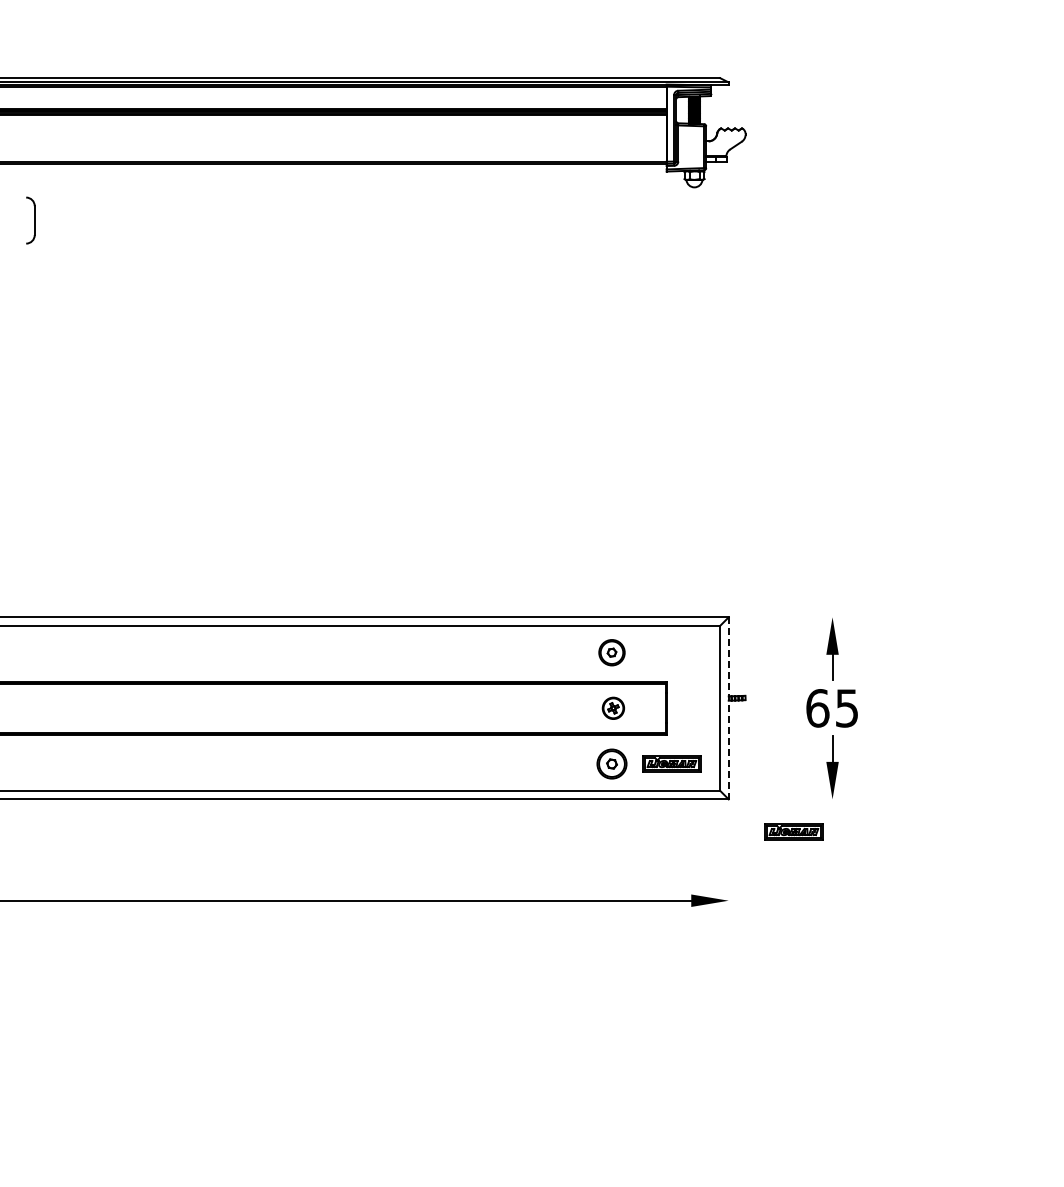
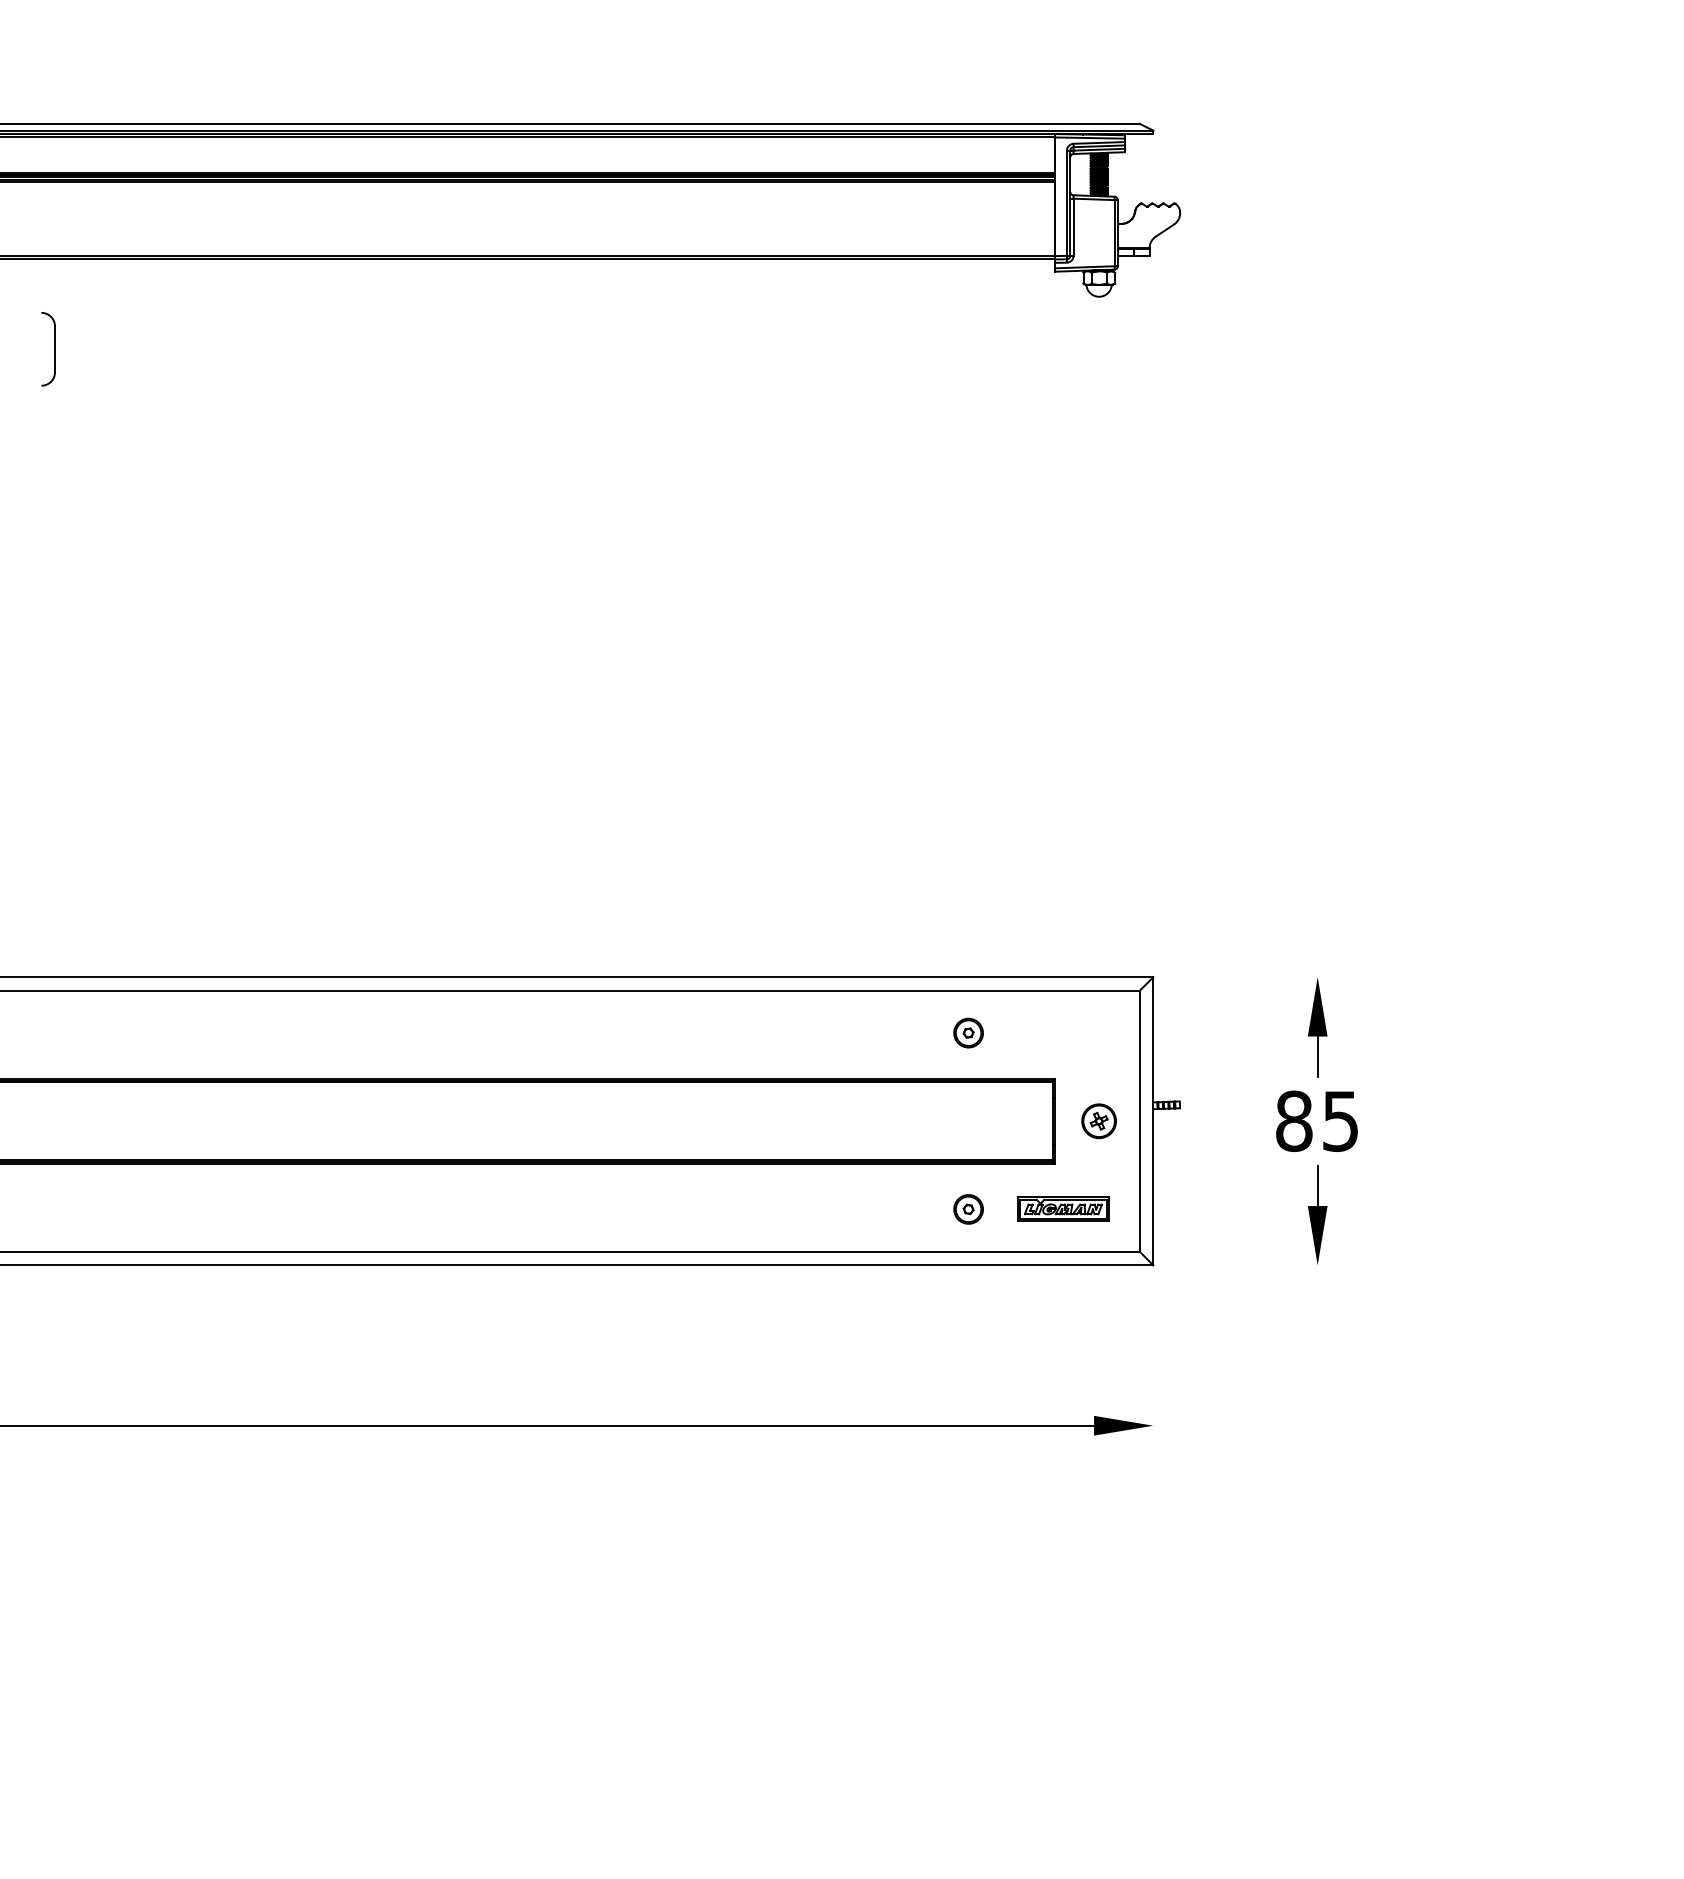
part: (611, 652) -> (967, 1032), size x0.71
part: (613, 707) -> (1099, 1119), moved
line: (728, 708) -> (1153, 1121), dashed -> solid
text: (817, 708) -> (1293, 1121), 65 -> 85
part: (611, 763) -> (967, 1208), size x0.62
part: (793, 831) -> (1255, 1316), removed

